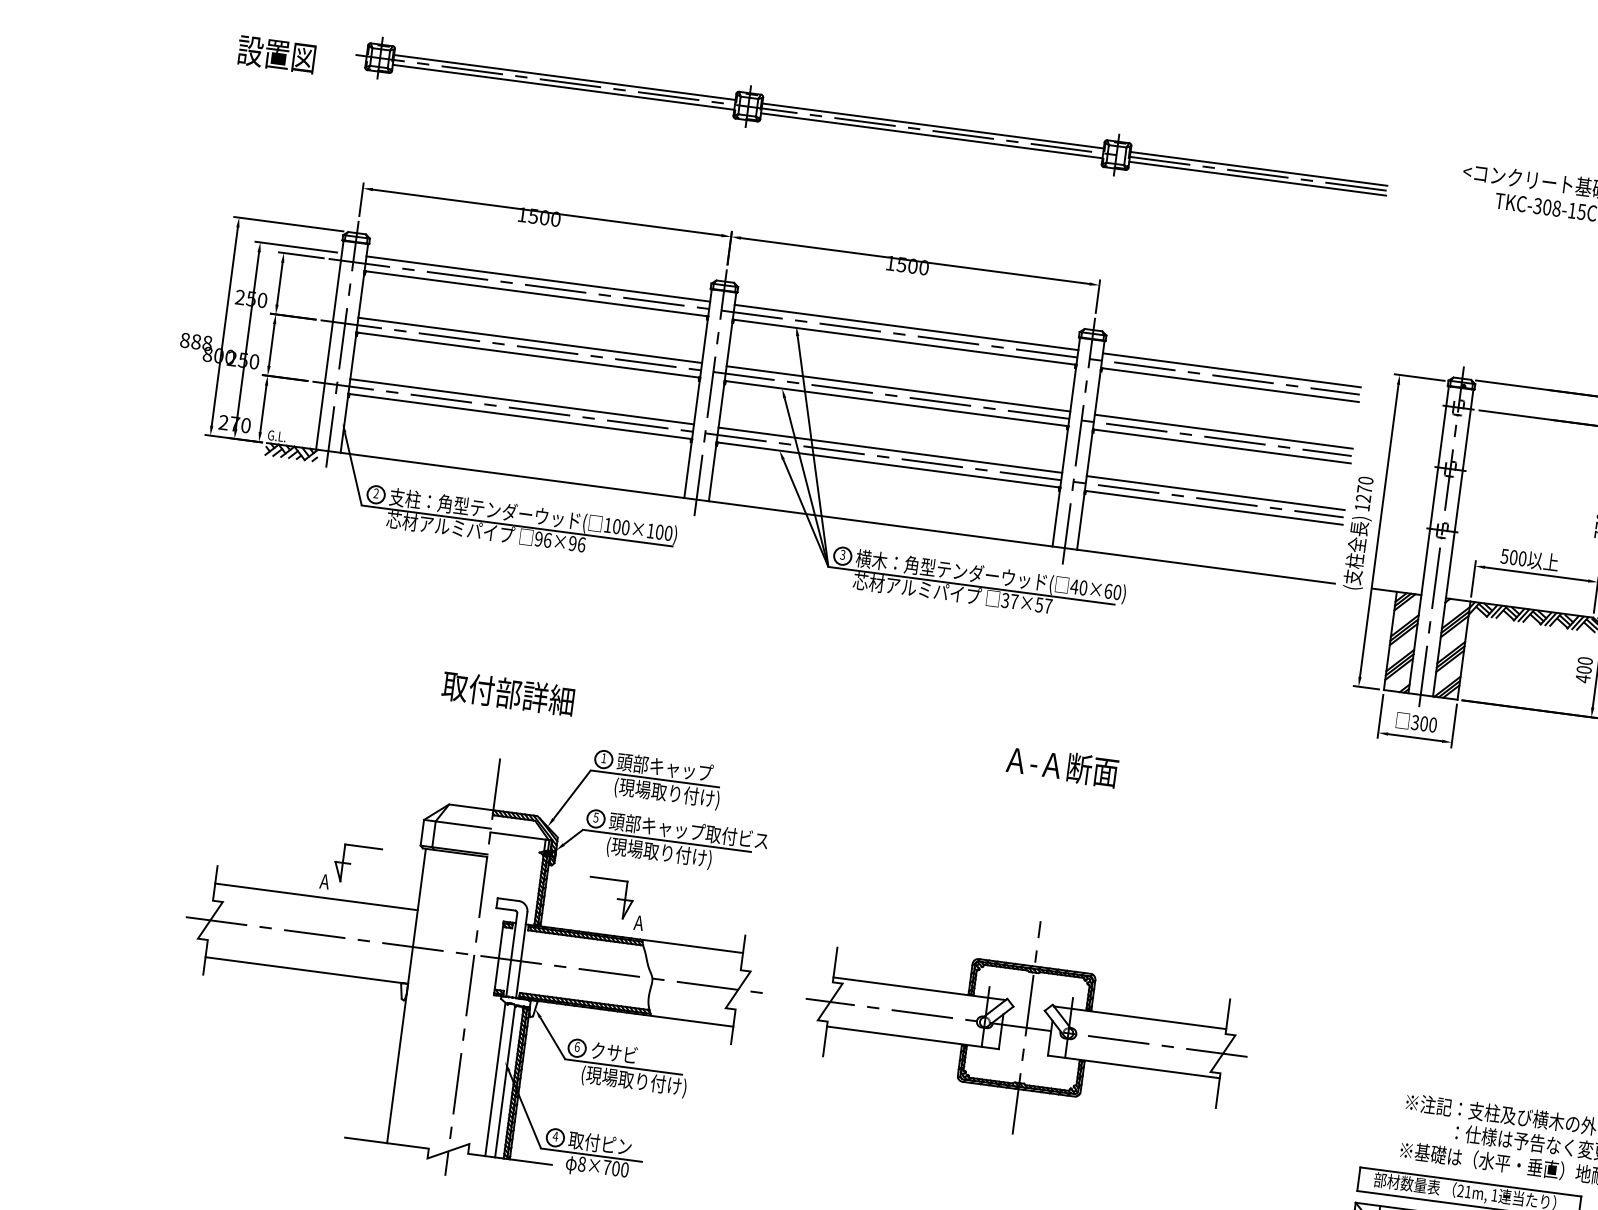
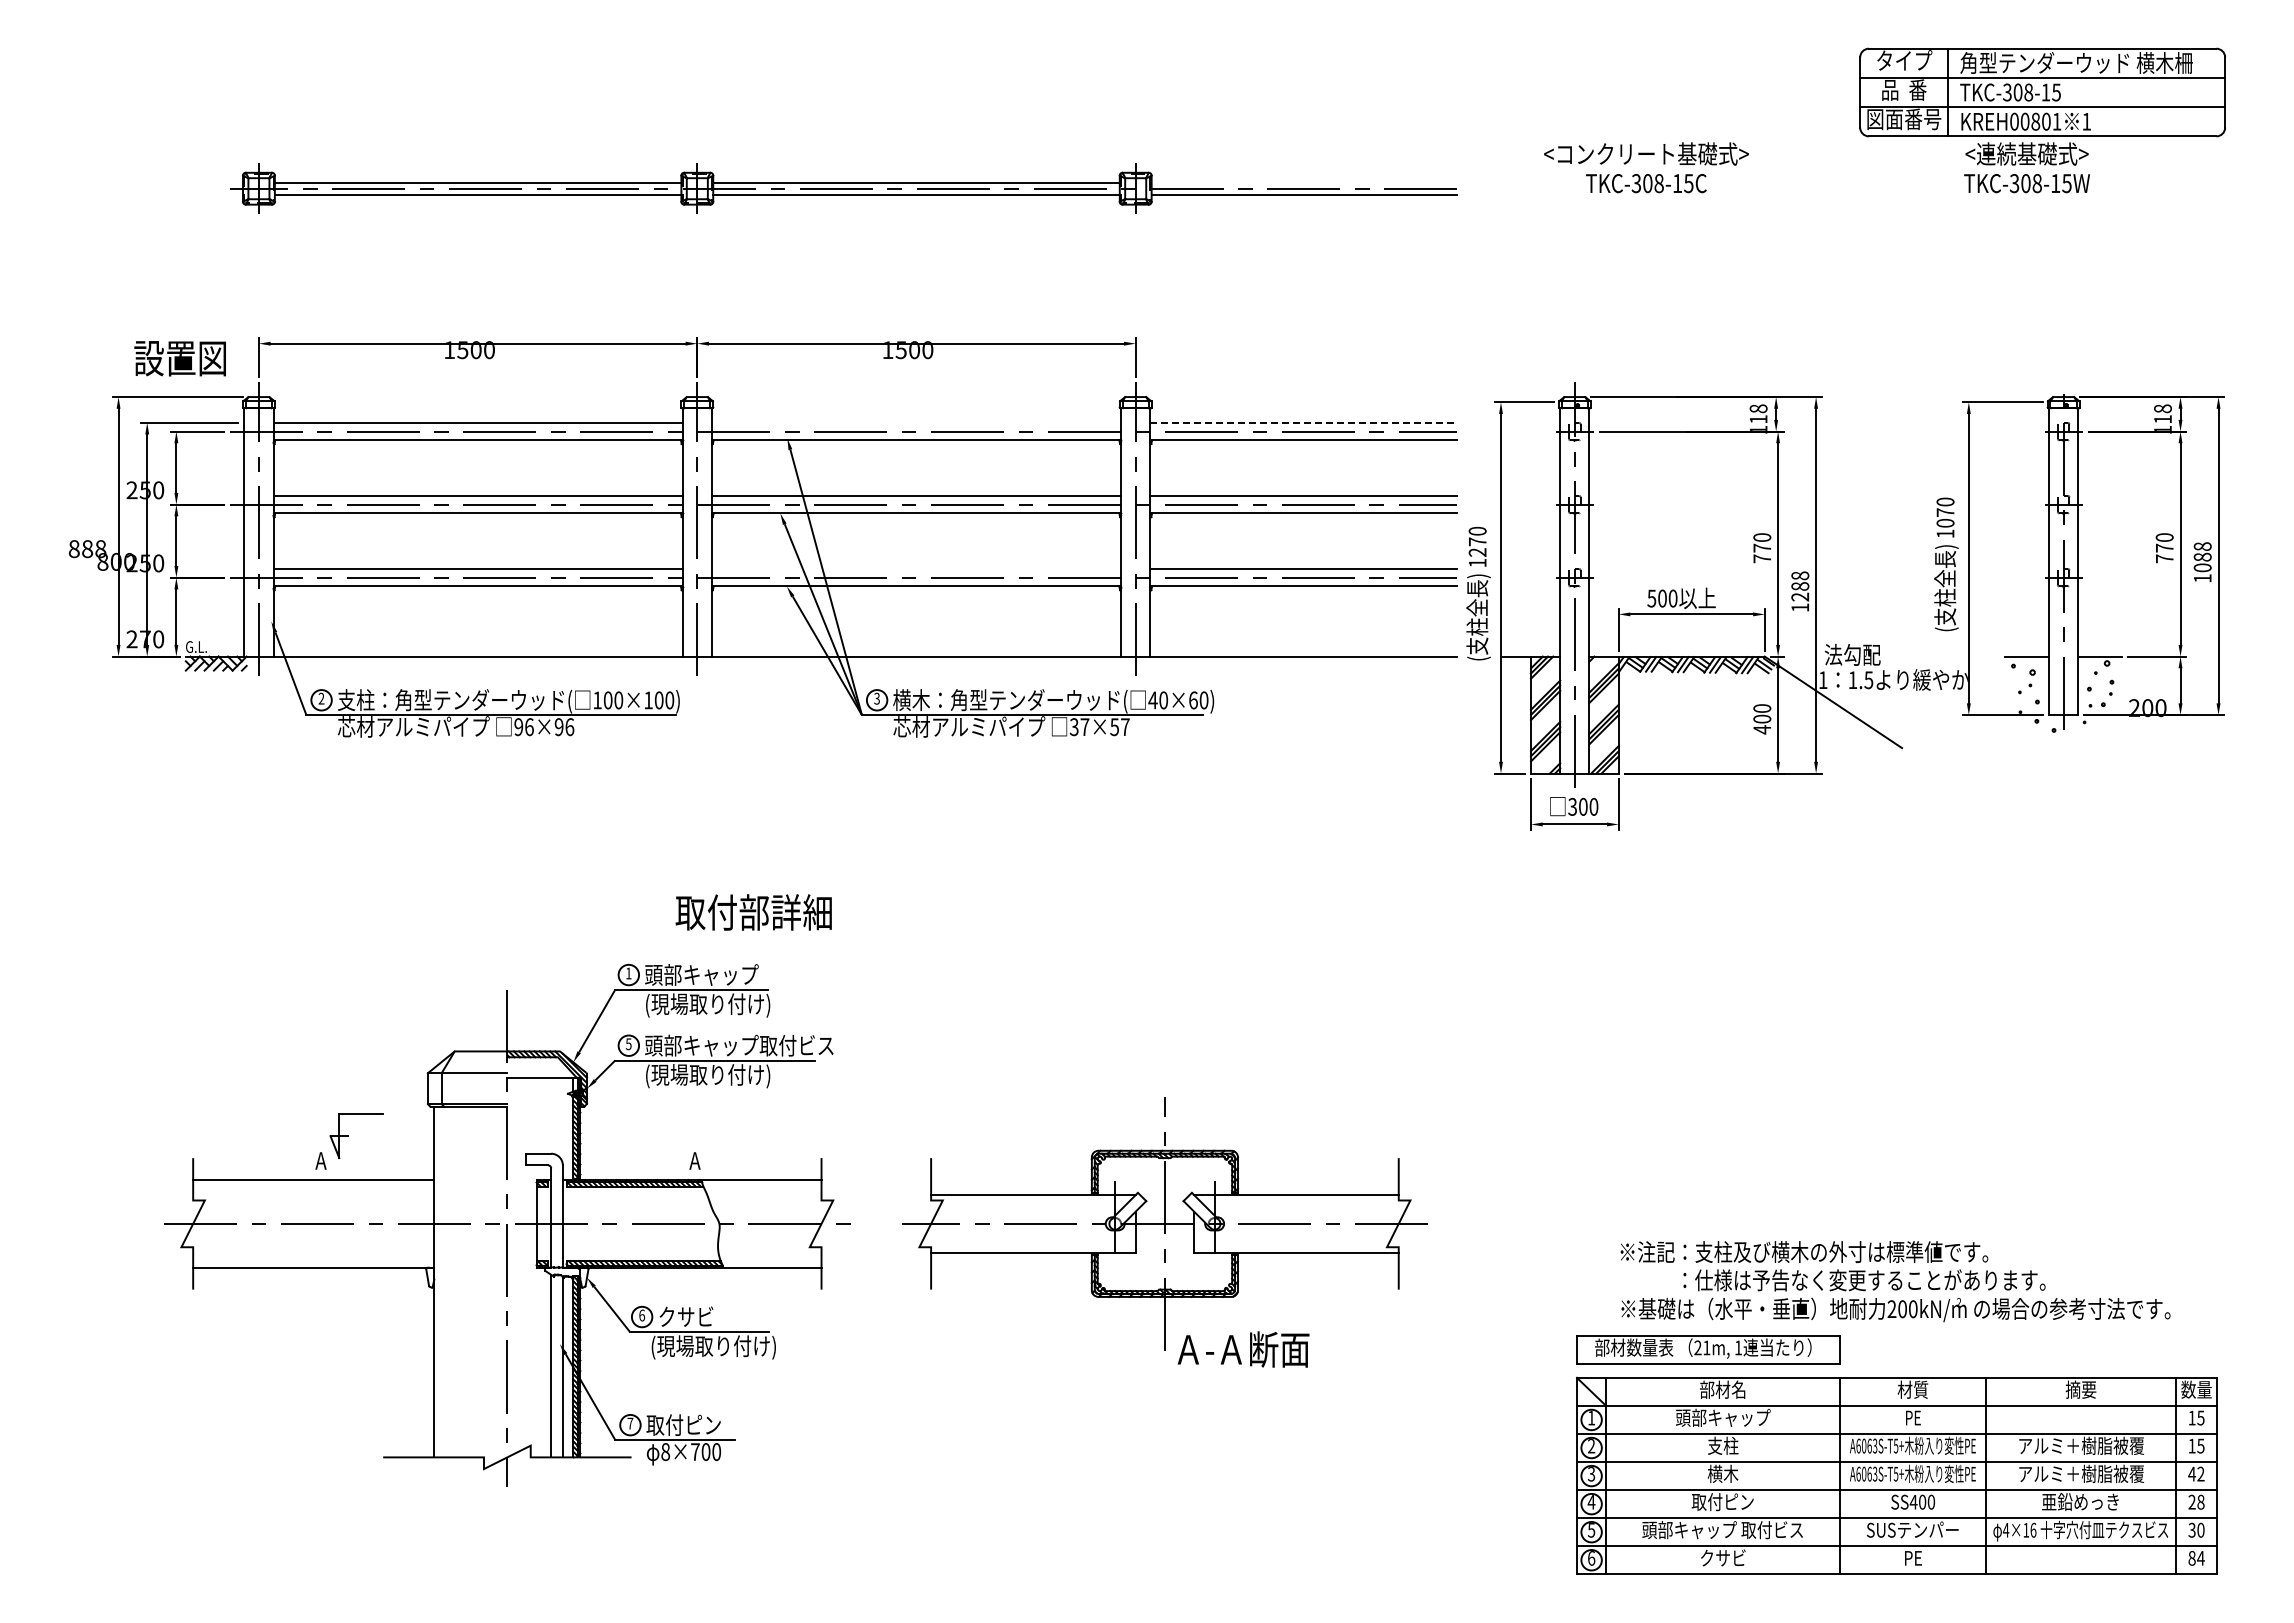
text: (275, 54) -> (179, 358), moved
line: (1259, 168) -> (1304, 182), removed
line: (906, 327) -> (916, 422), removed
line: (1232, 370) -> (1304, 422), solid -> dashed
line: (890, 449) -> (916, 568), removed
text: (508, 693) -> (753, 912), moved
text: (1062, 766) -> (1243, 1349), moved
part: (617, 899) -> (666, 1136), removed
text: (555, 1136) -> (630, 1423), 4 -> 7

